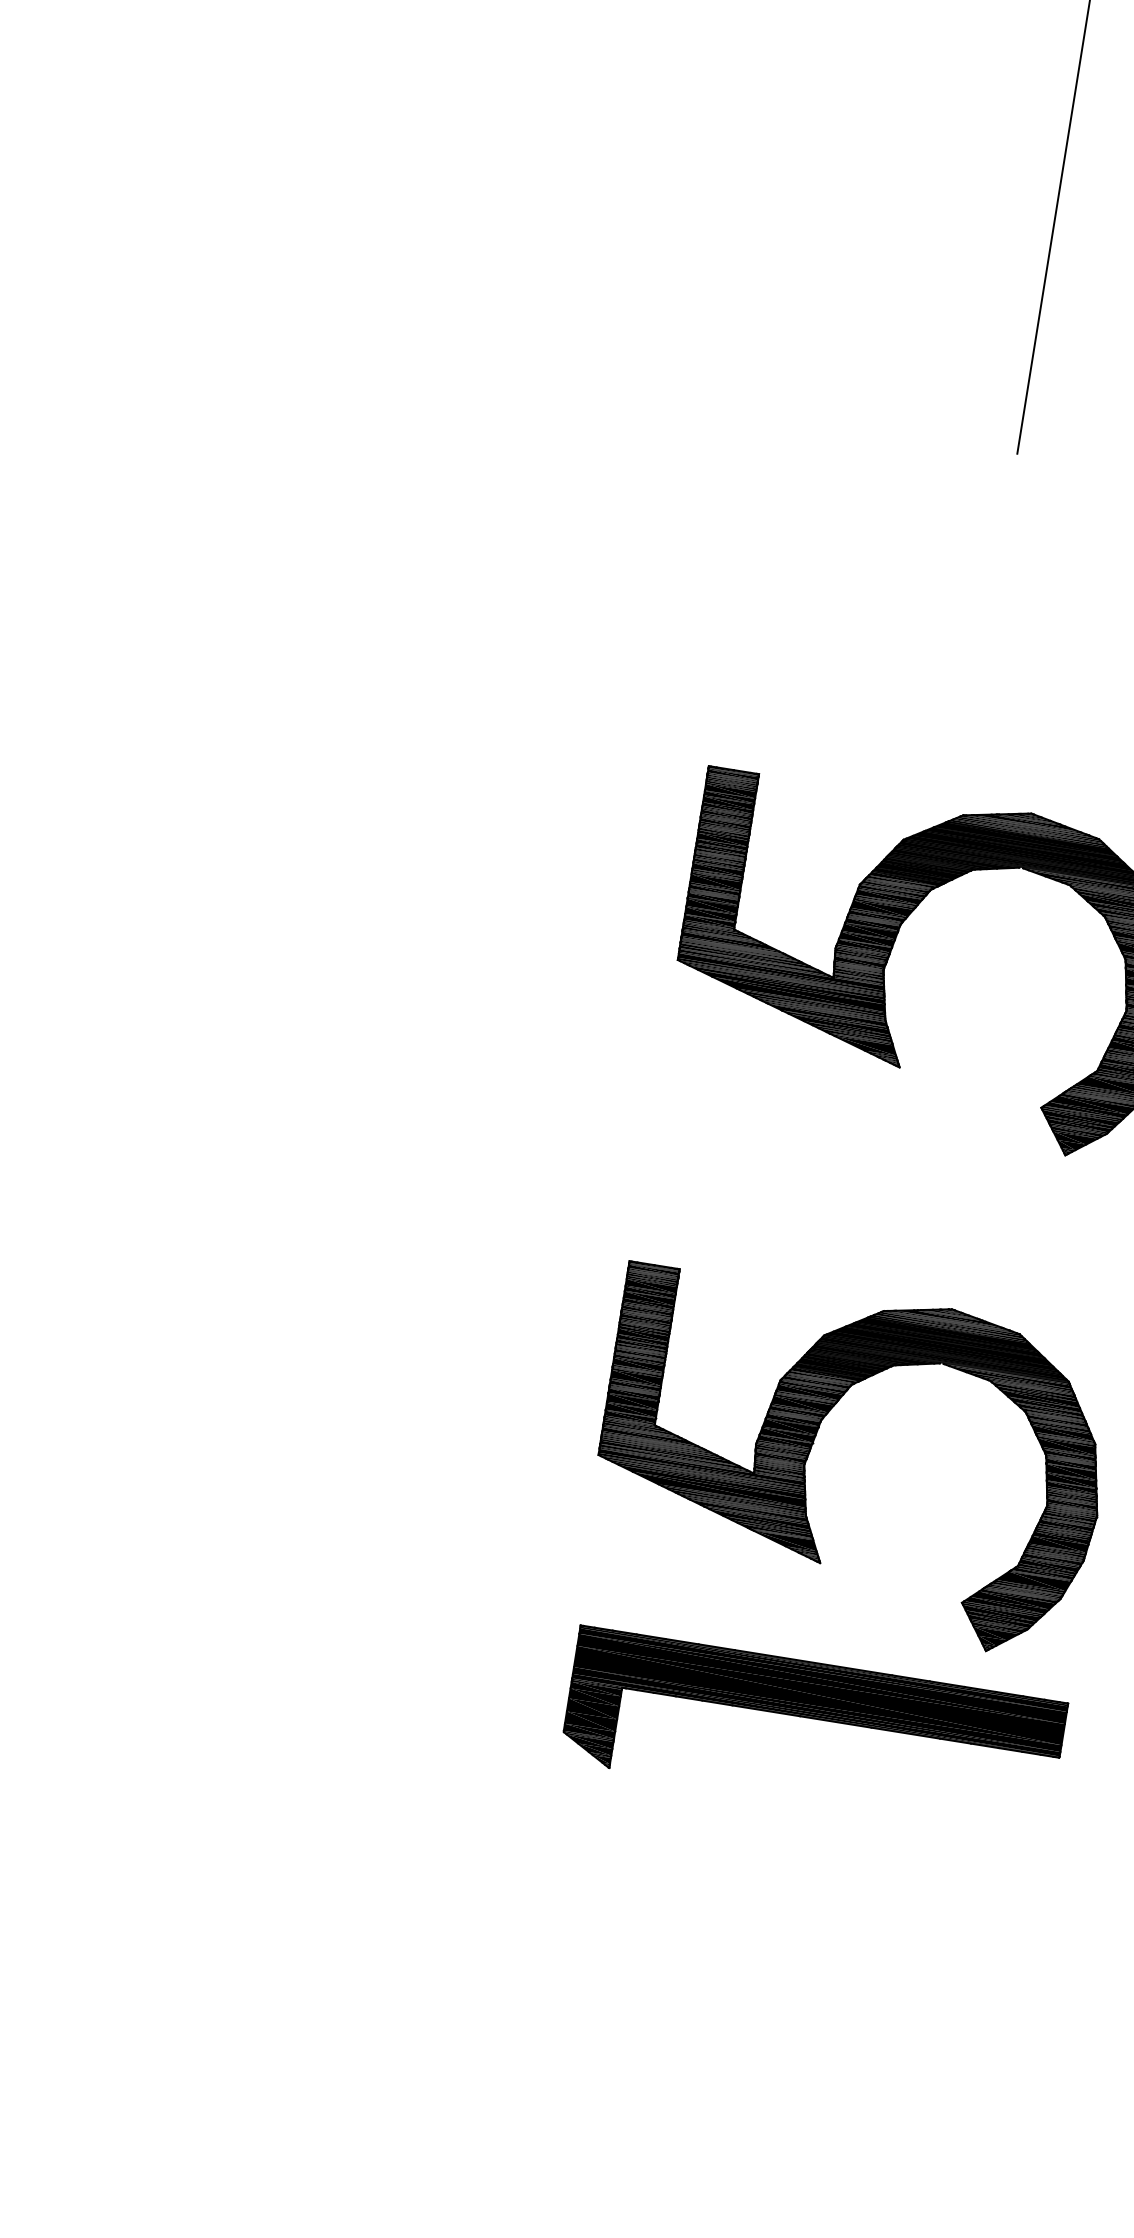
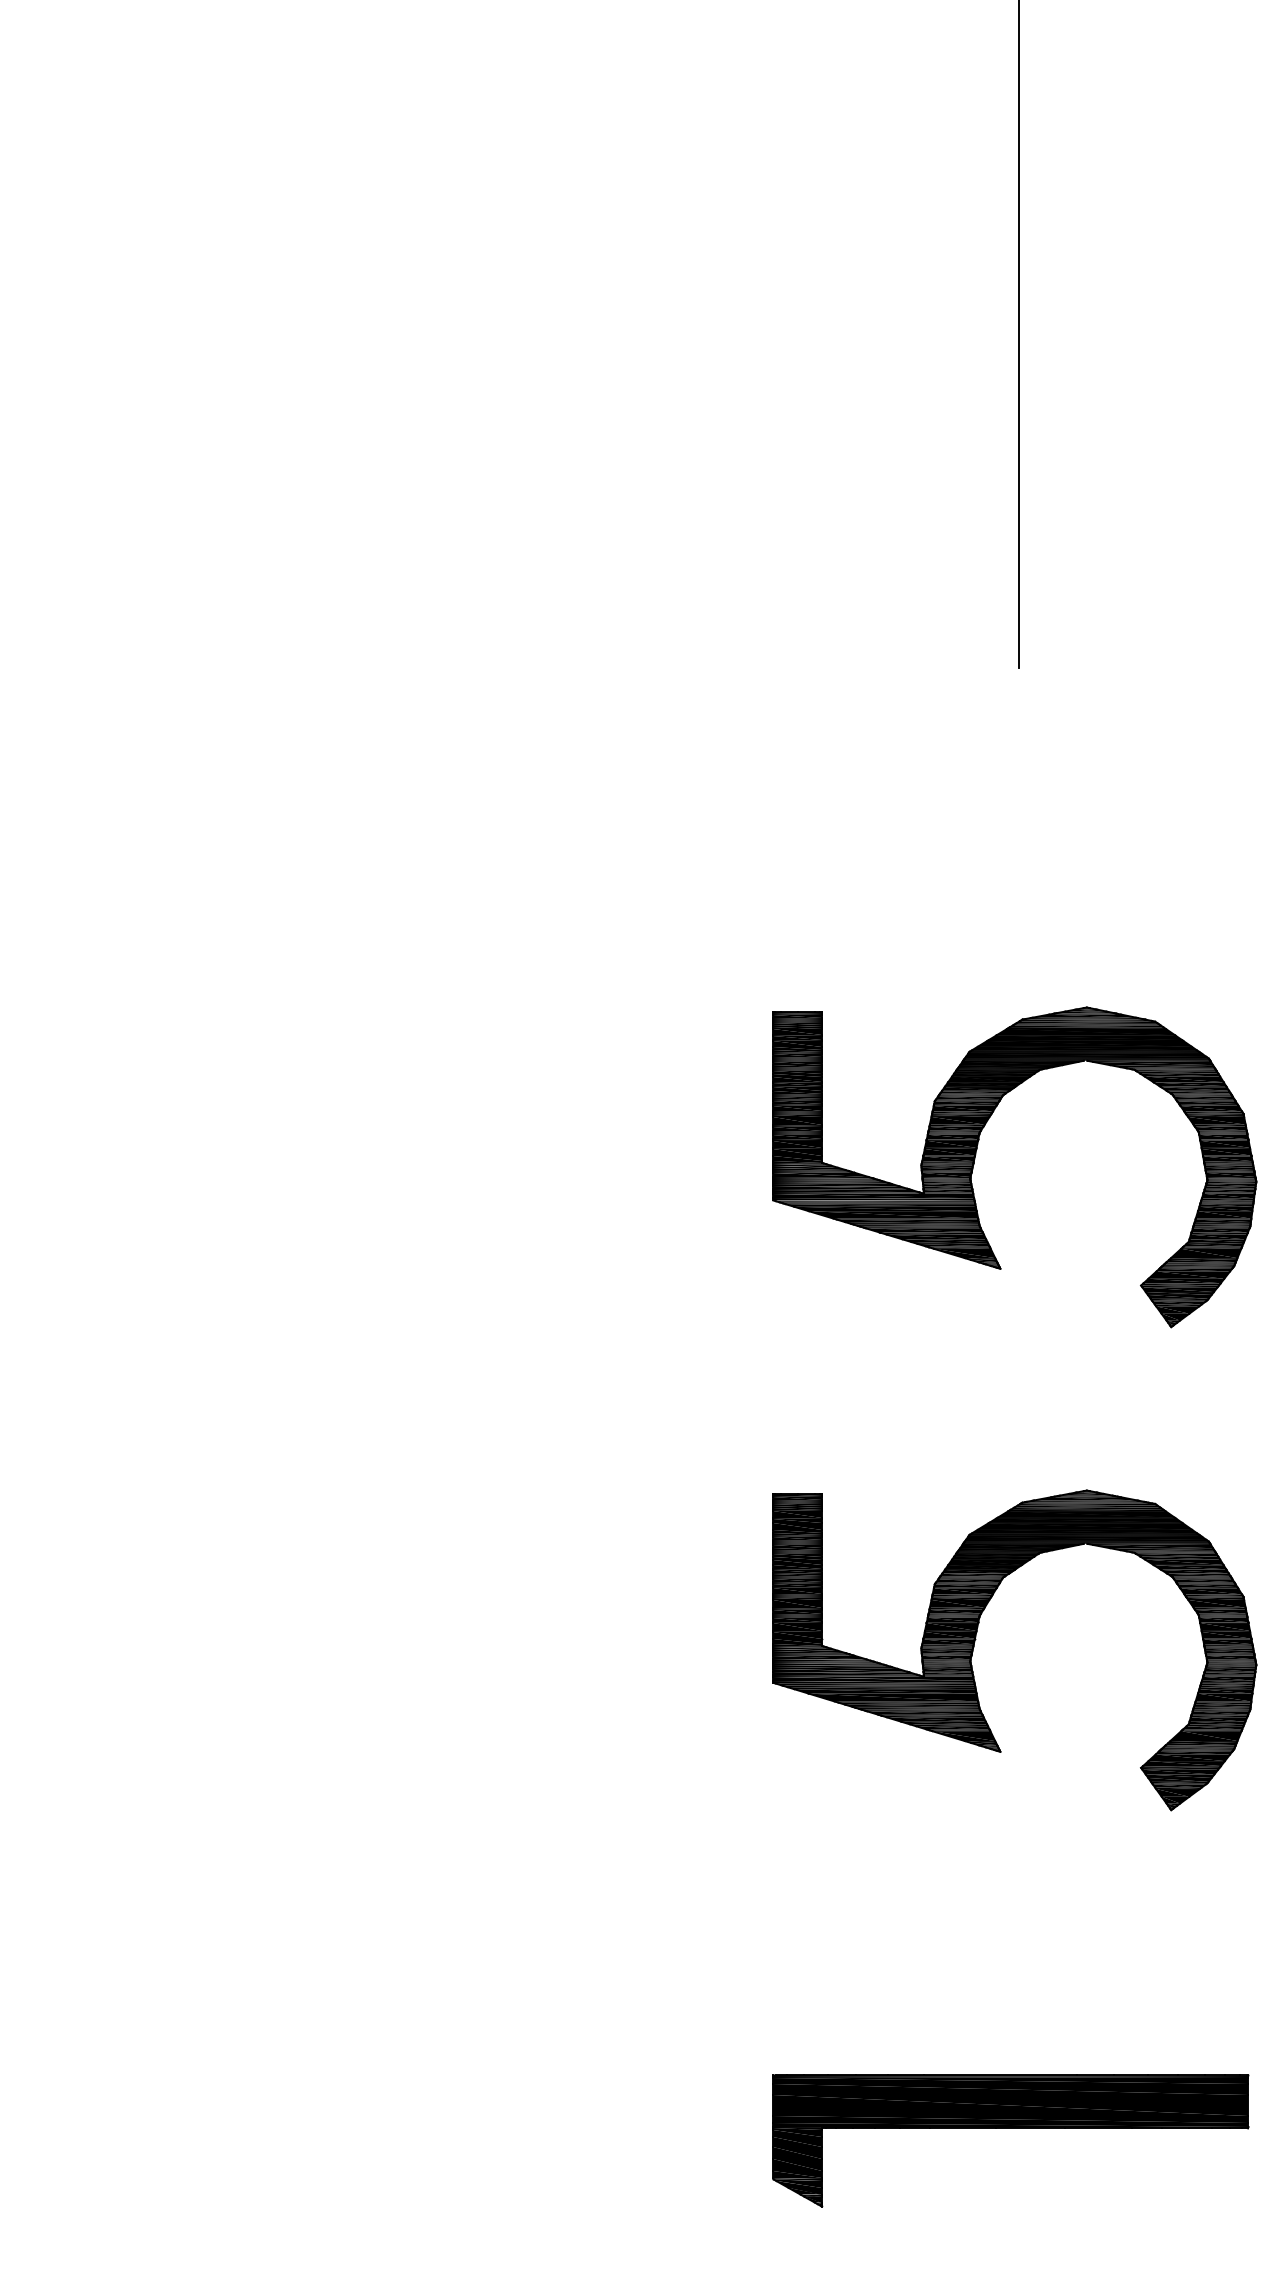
part: (815, 1718) -> (1010, 2128), moved

